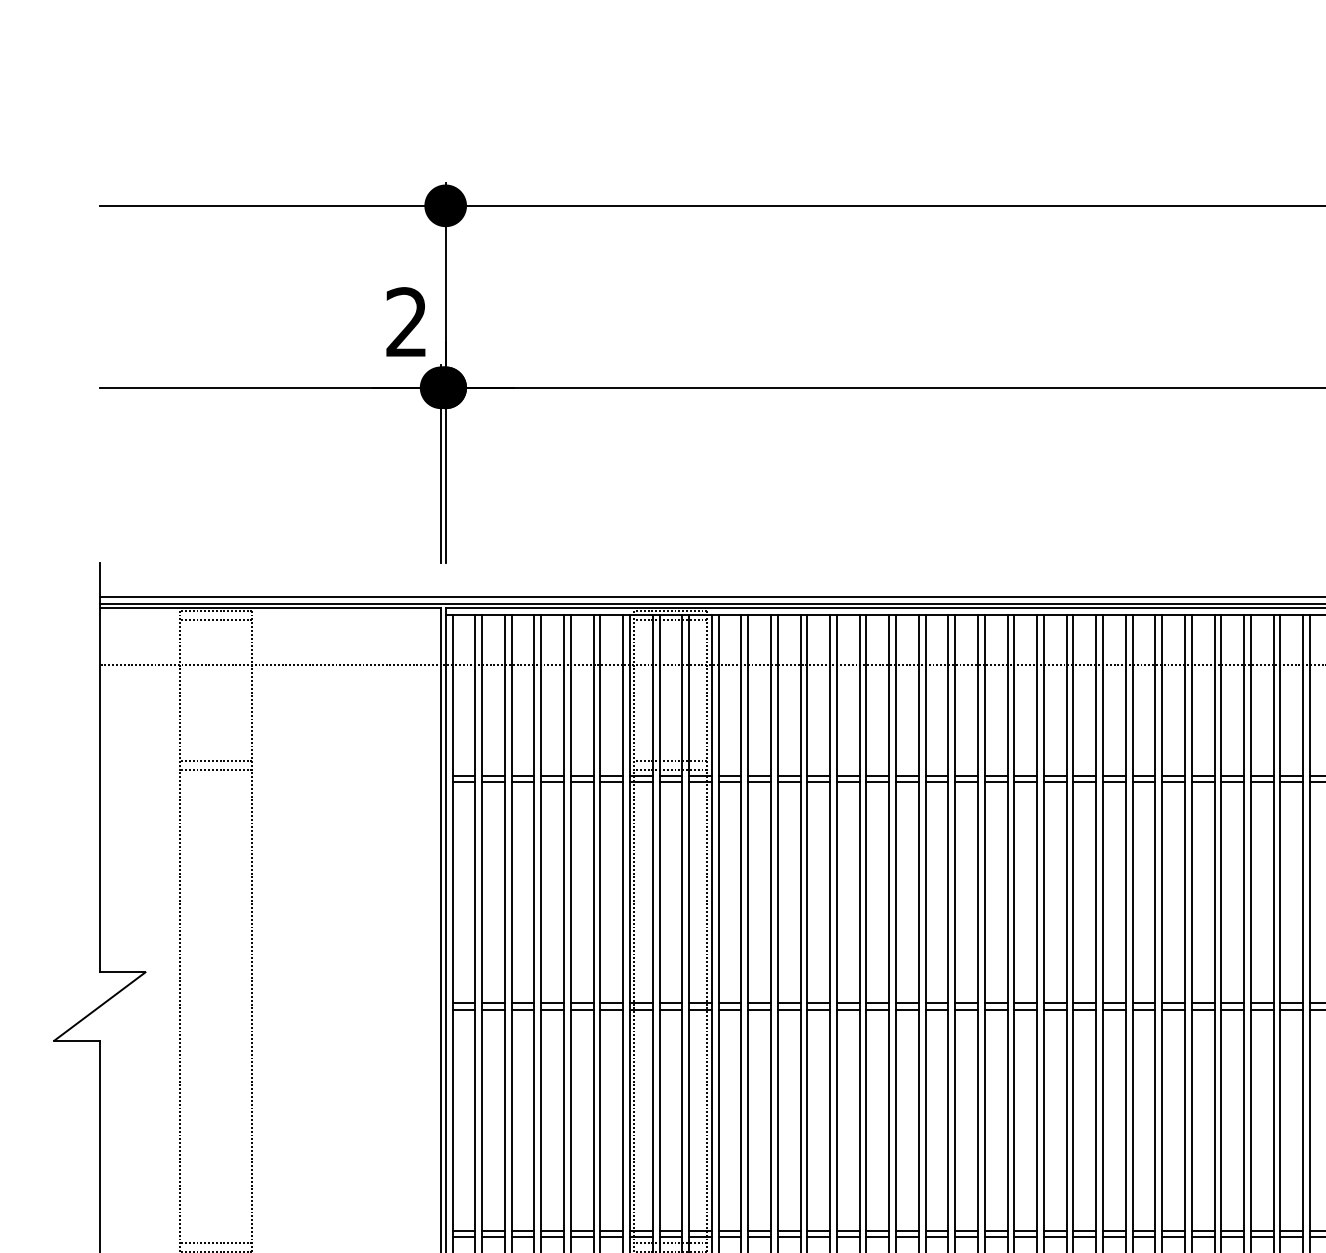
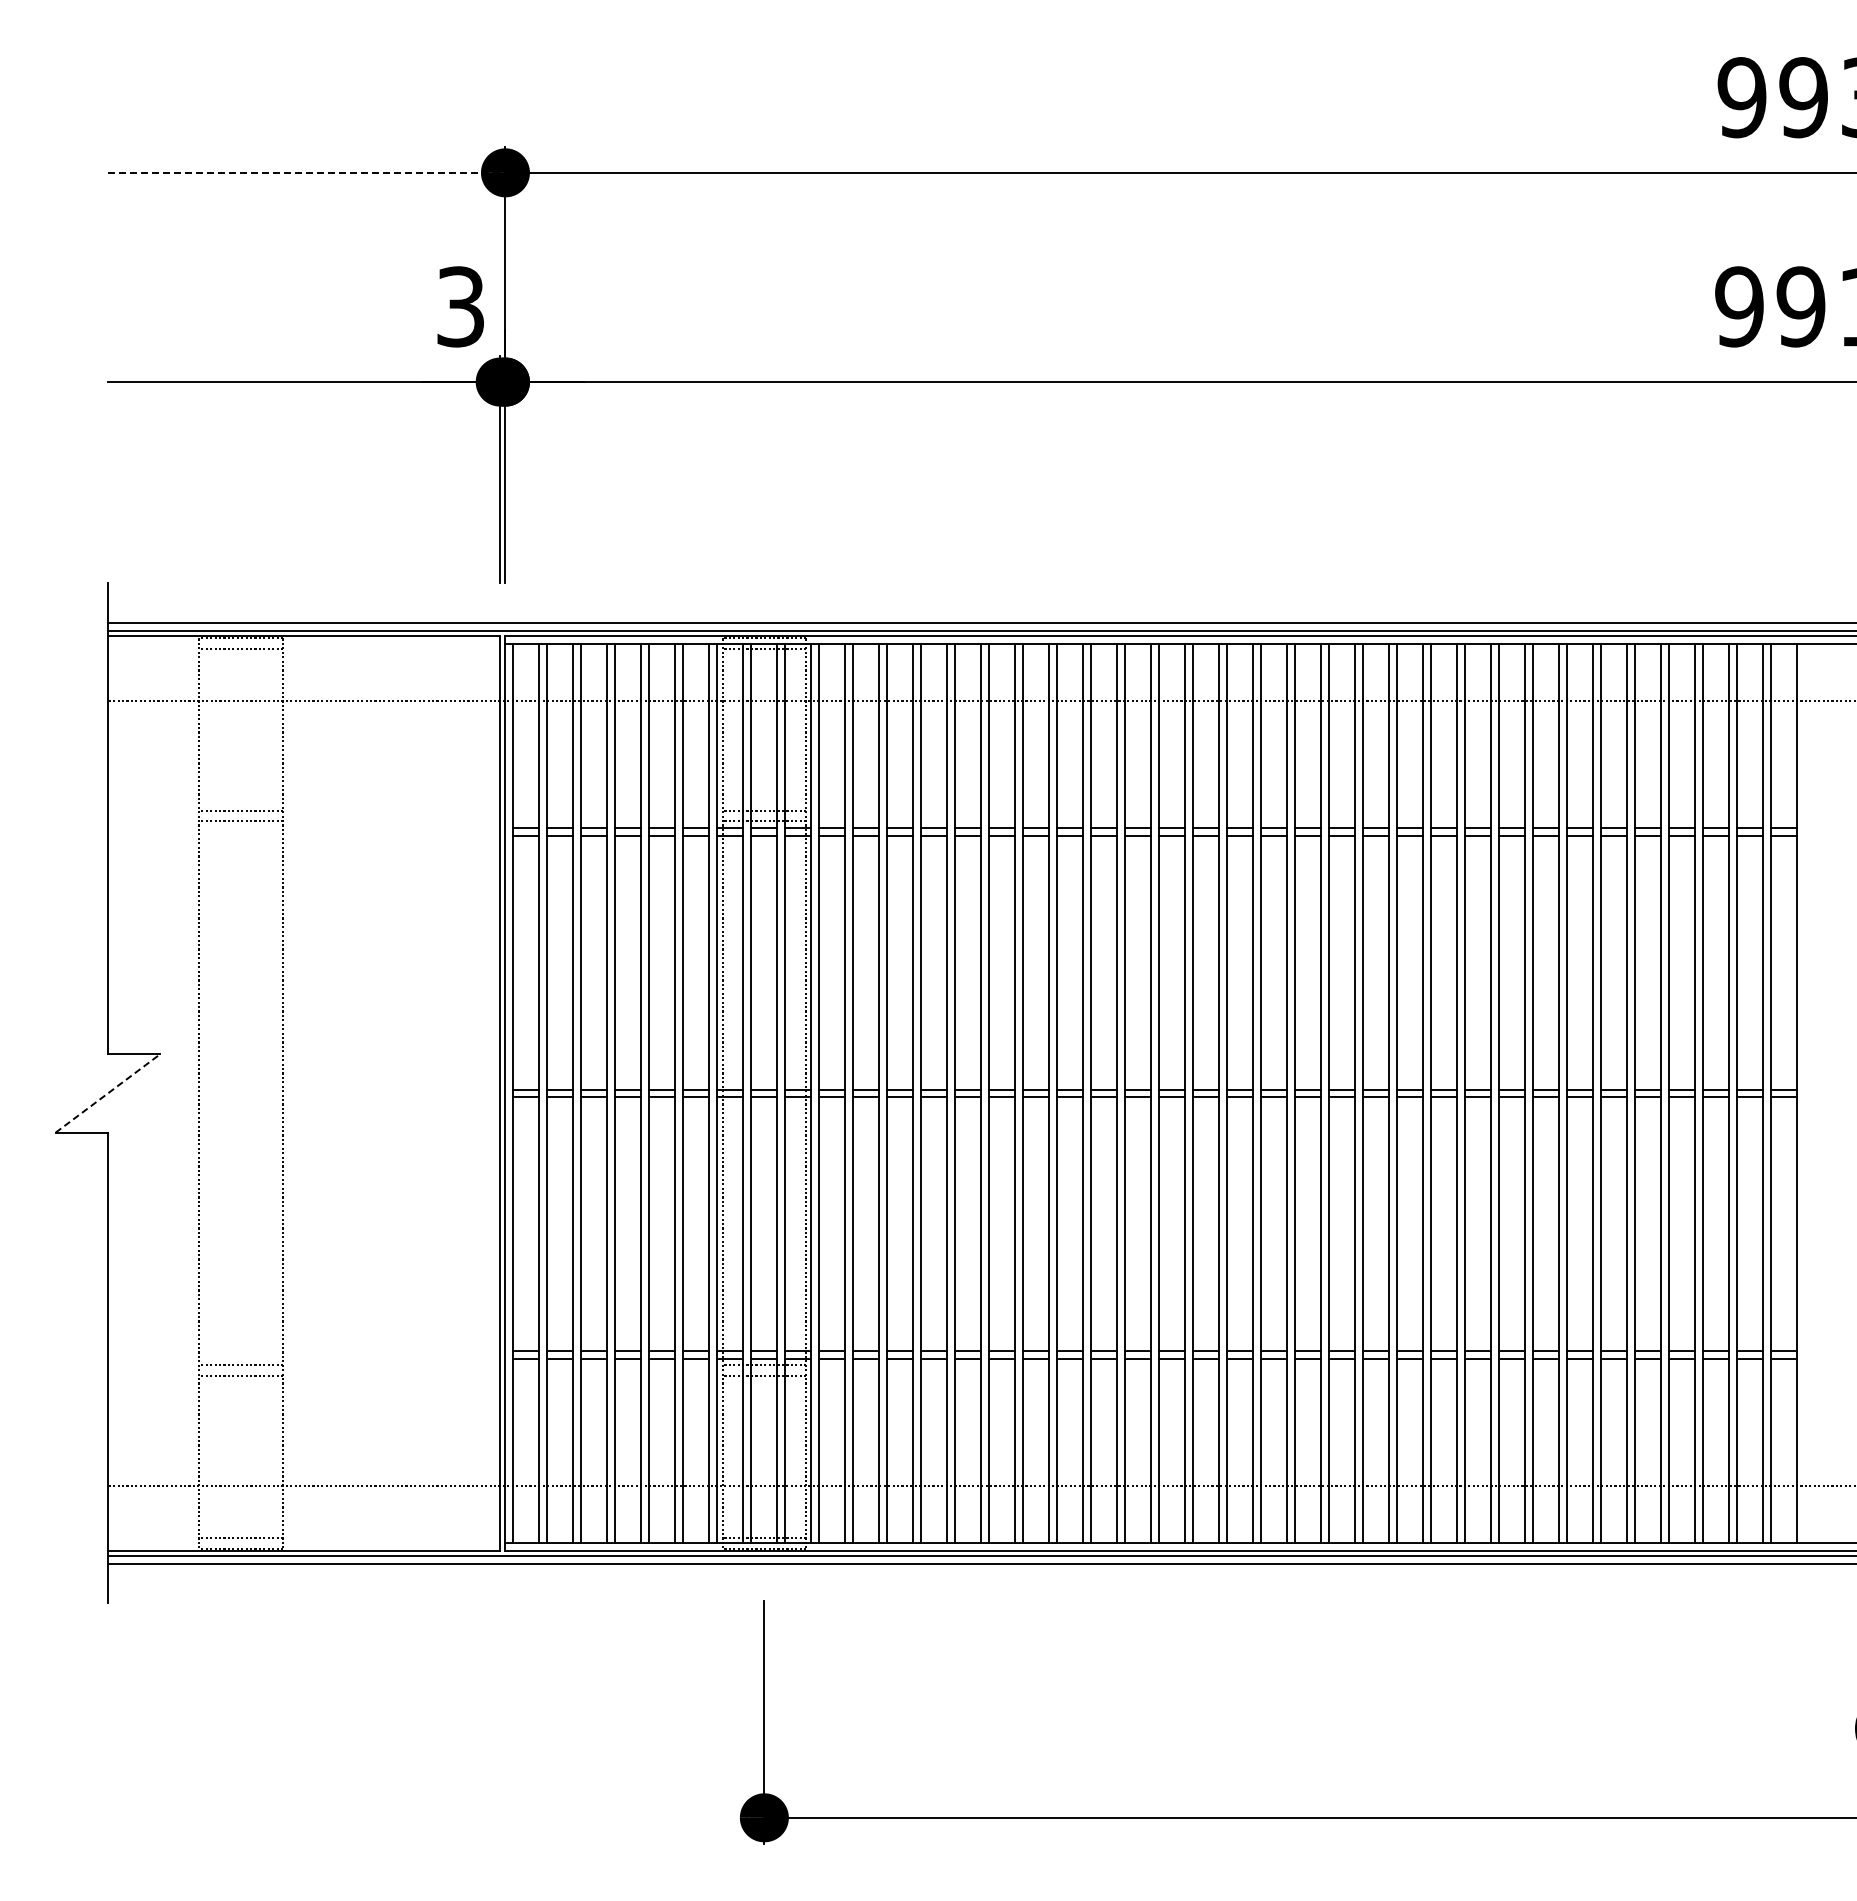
line: (272, 205) -> (306, 172), solid -> dashed
text: (406, 322) -> (460, 306), 2 -> 3
line: (100, 1006) -> (108, 1093), solid -> dashed

